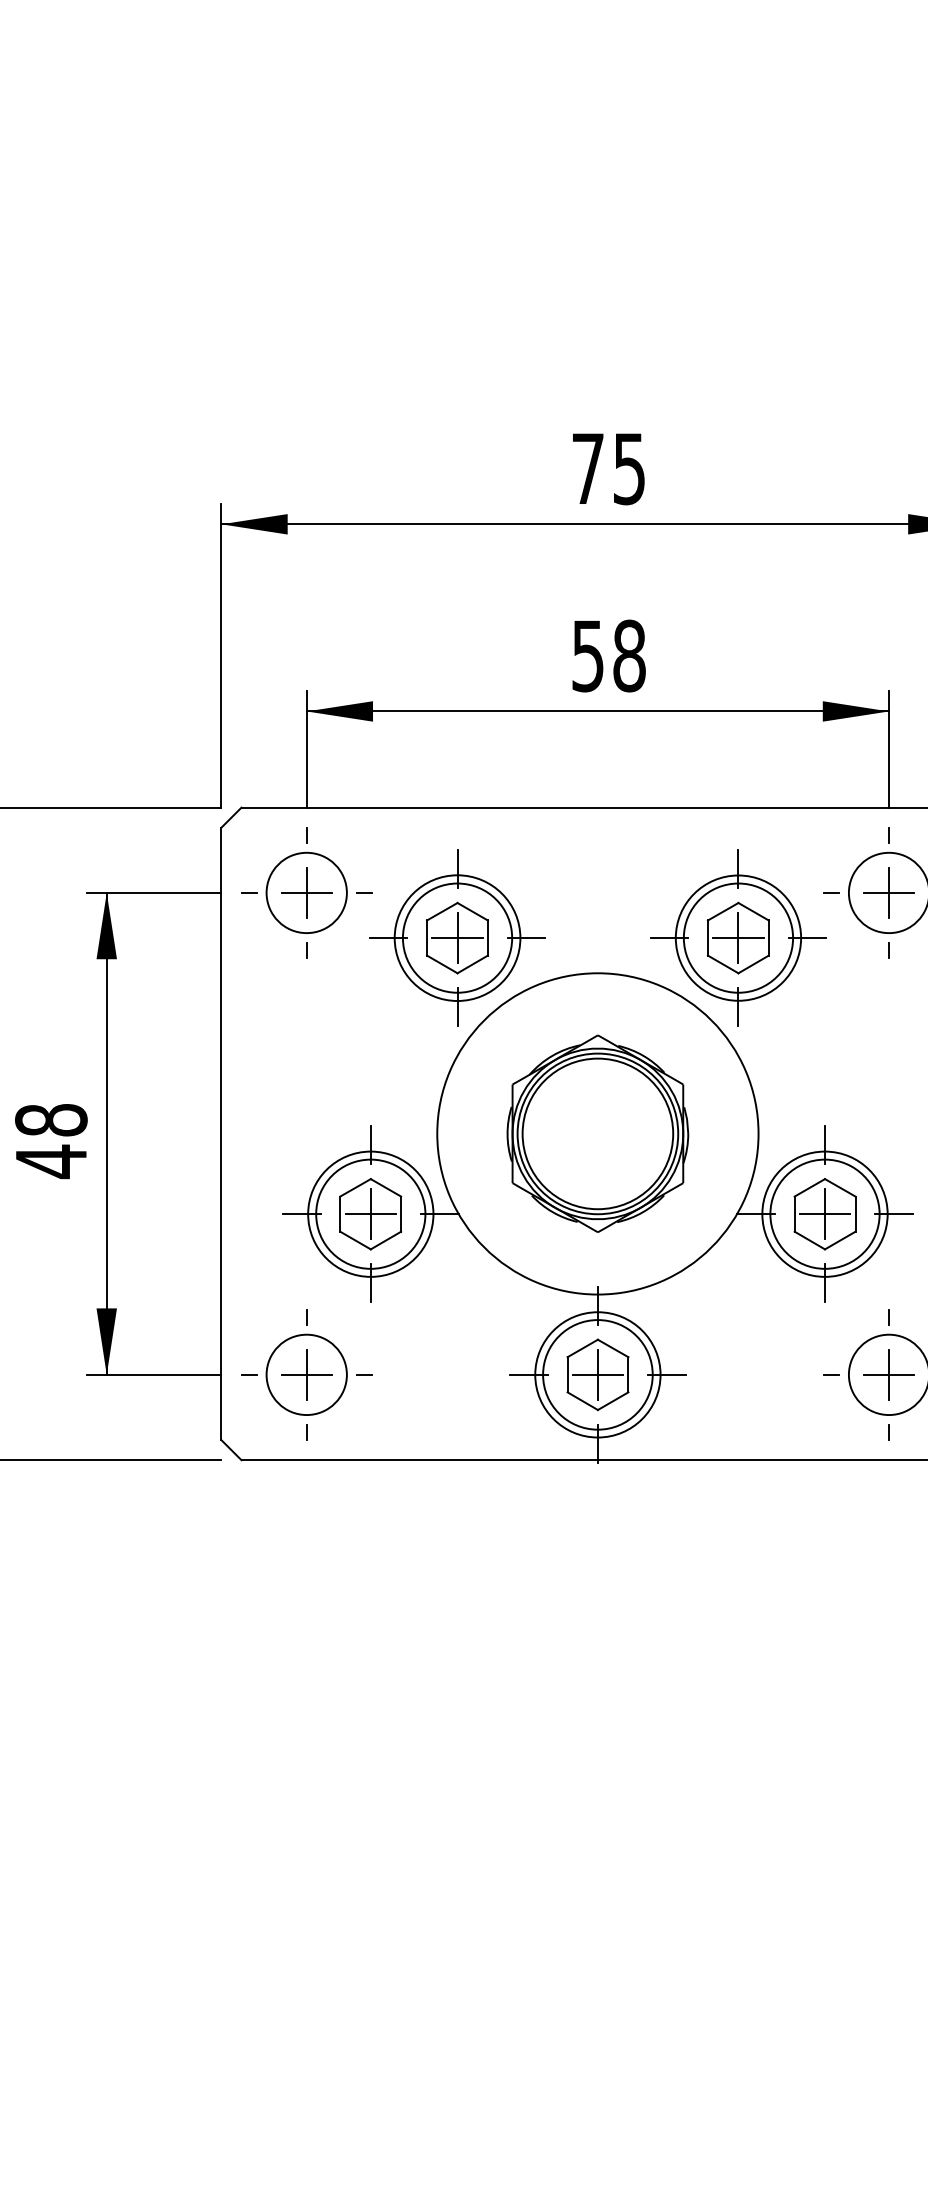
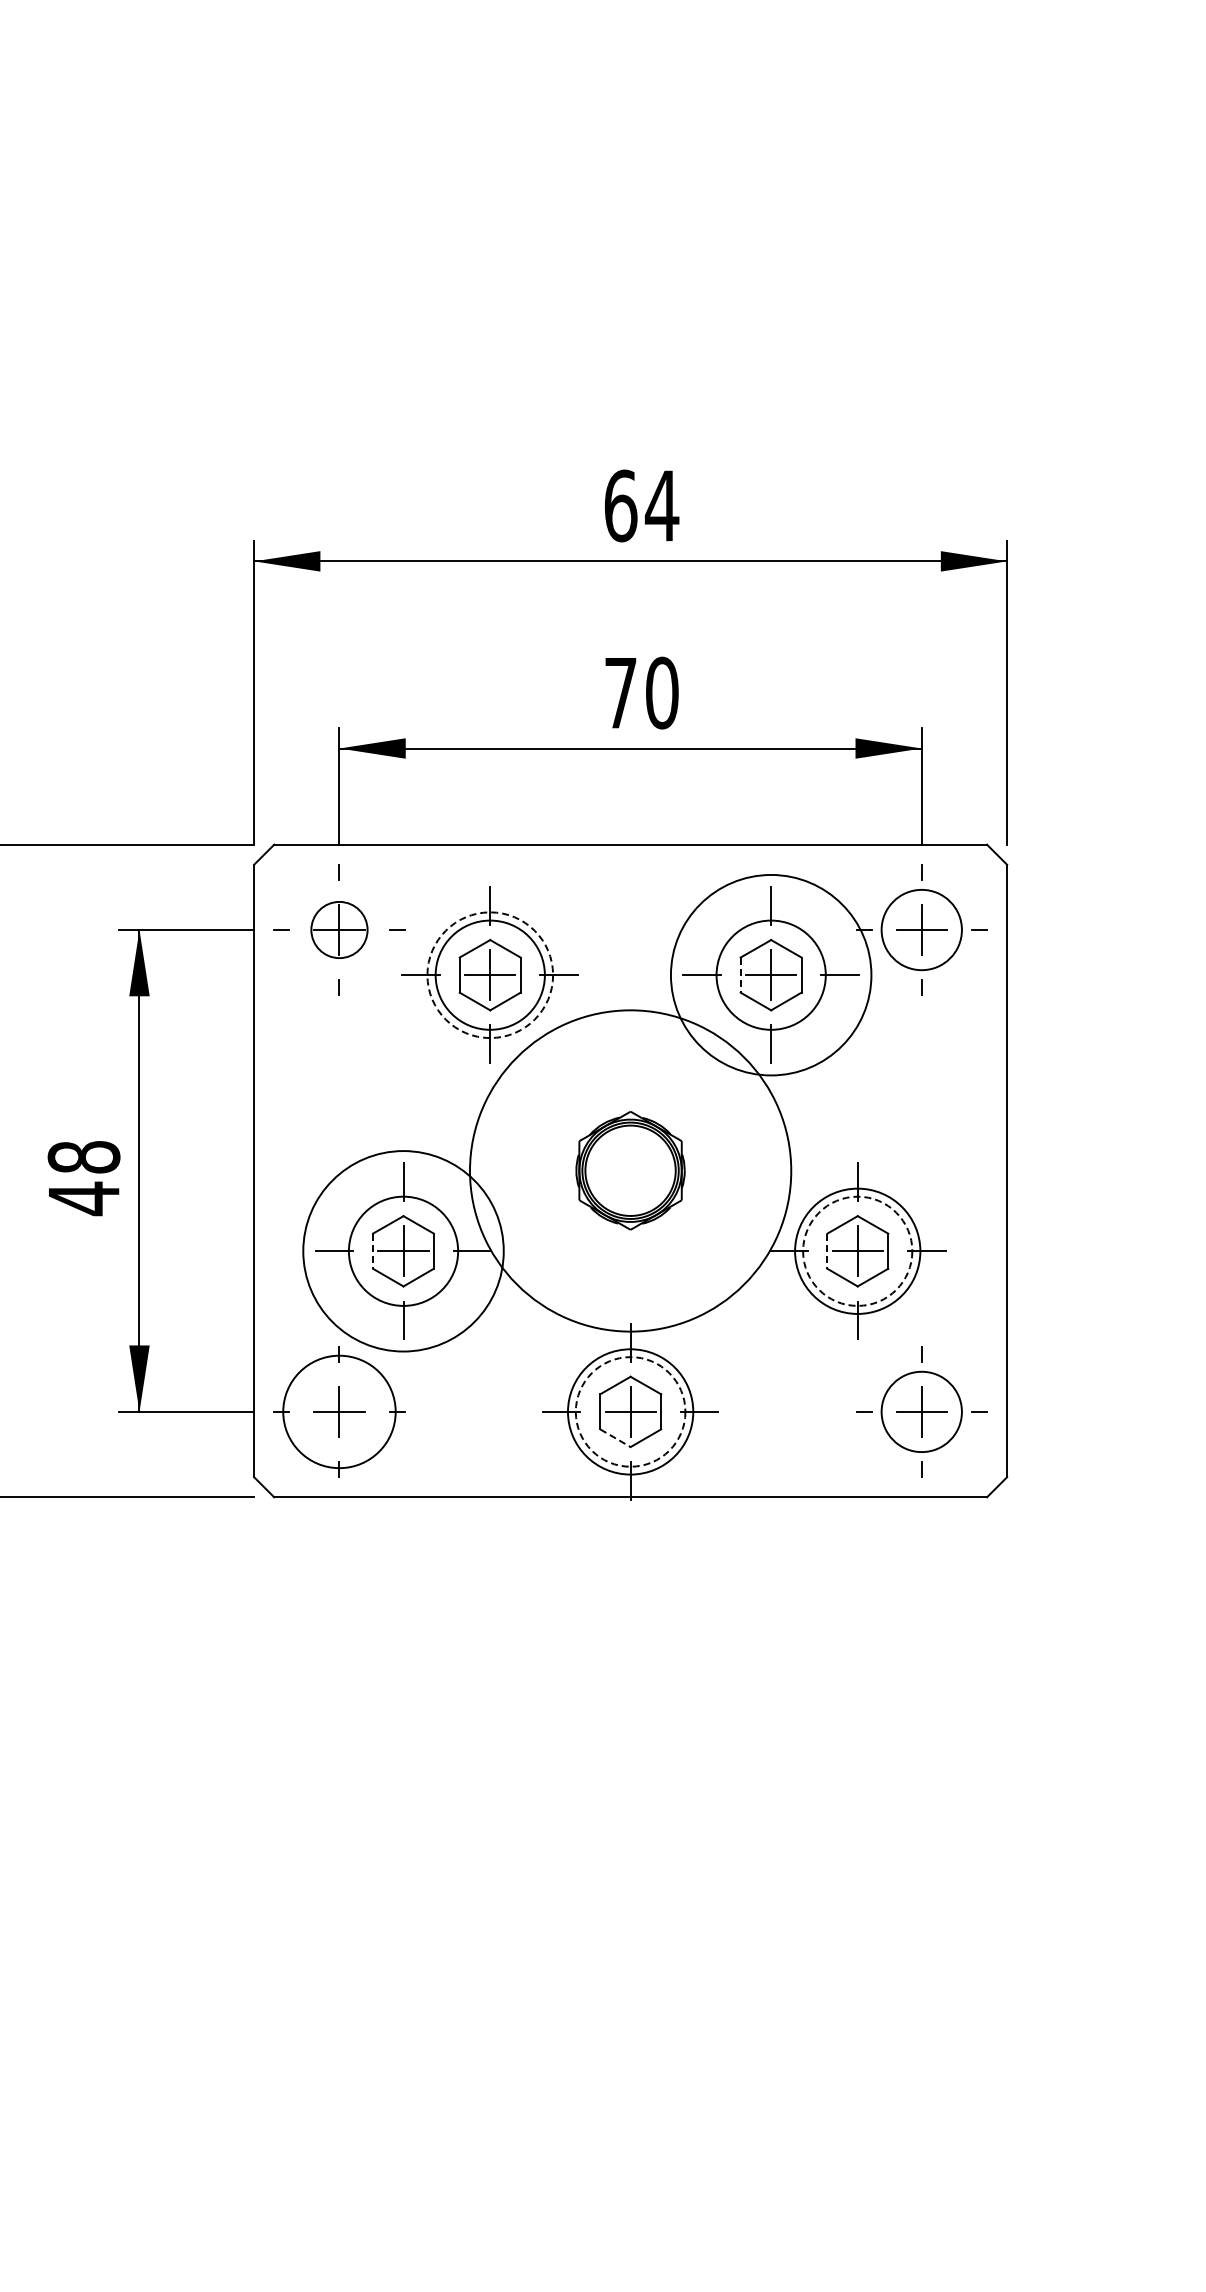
text: (608, 468) -> (641, 505), 75 -> 64
text: (608, 656) -> (641, 693), 58 -> 70
circle: (306, 892) -> (339, 929), size x0.7
circle: (737, 937) -> (770, 974), size x1.6
circle: (457, 938) -> (490, 975), solid -> dashed
line: (707, 938) -> (740, 975), solid -> dashed
part: (597, 1133) -> (630, 1170), size x0.6
circle: (370, 1213) -> (403, 1250), size x1.6
circle: (824, 1213) -> (857, 1250), solid -> dashed
line: (340, 1214) -> (373, 1251), solid -> dashed
line: (794, 1214) -> (827, 1251), solid -> dashed
circle: (306, 1374) -> (339, 1411), size x1.4
circle: (597, 1374) -> (630, 1411), solid -> dashed
line: (582, 1401) -> (615, 1438), solid -> dashed

